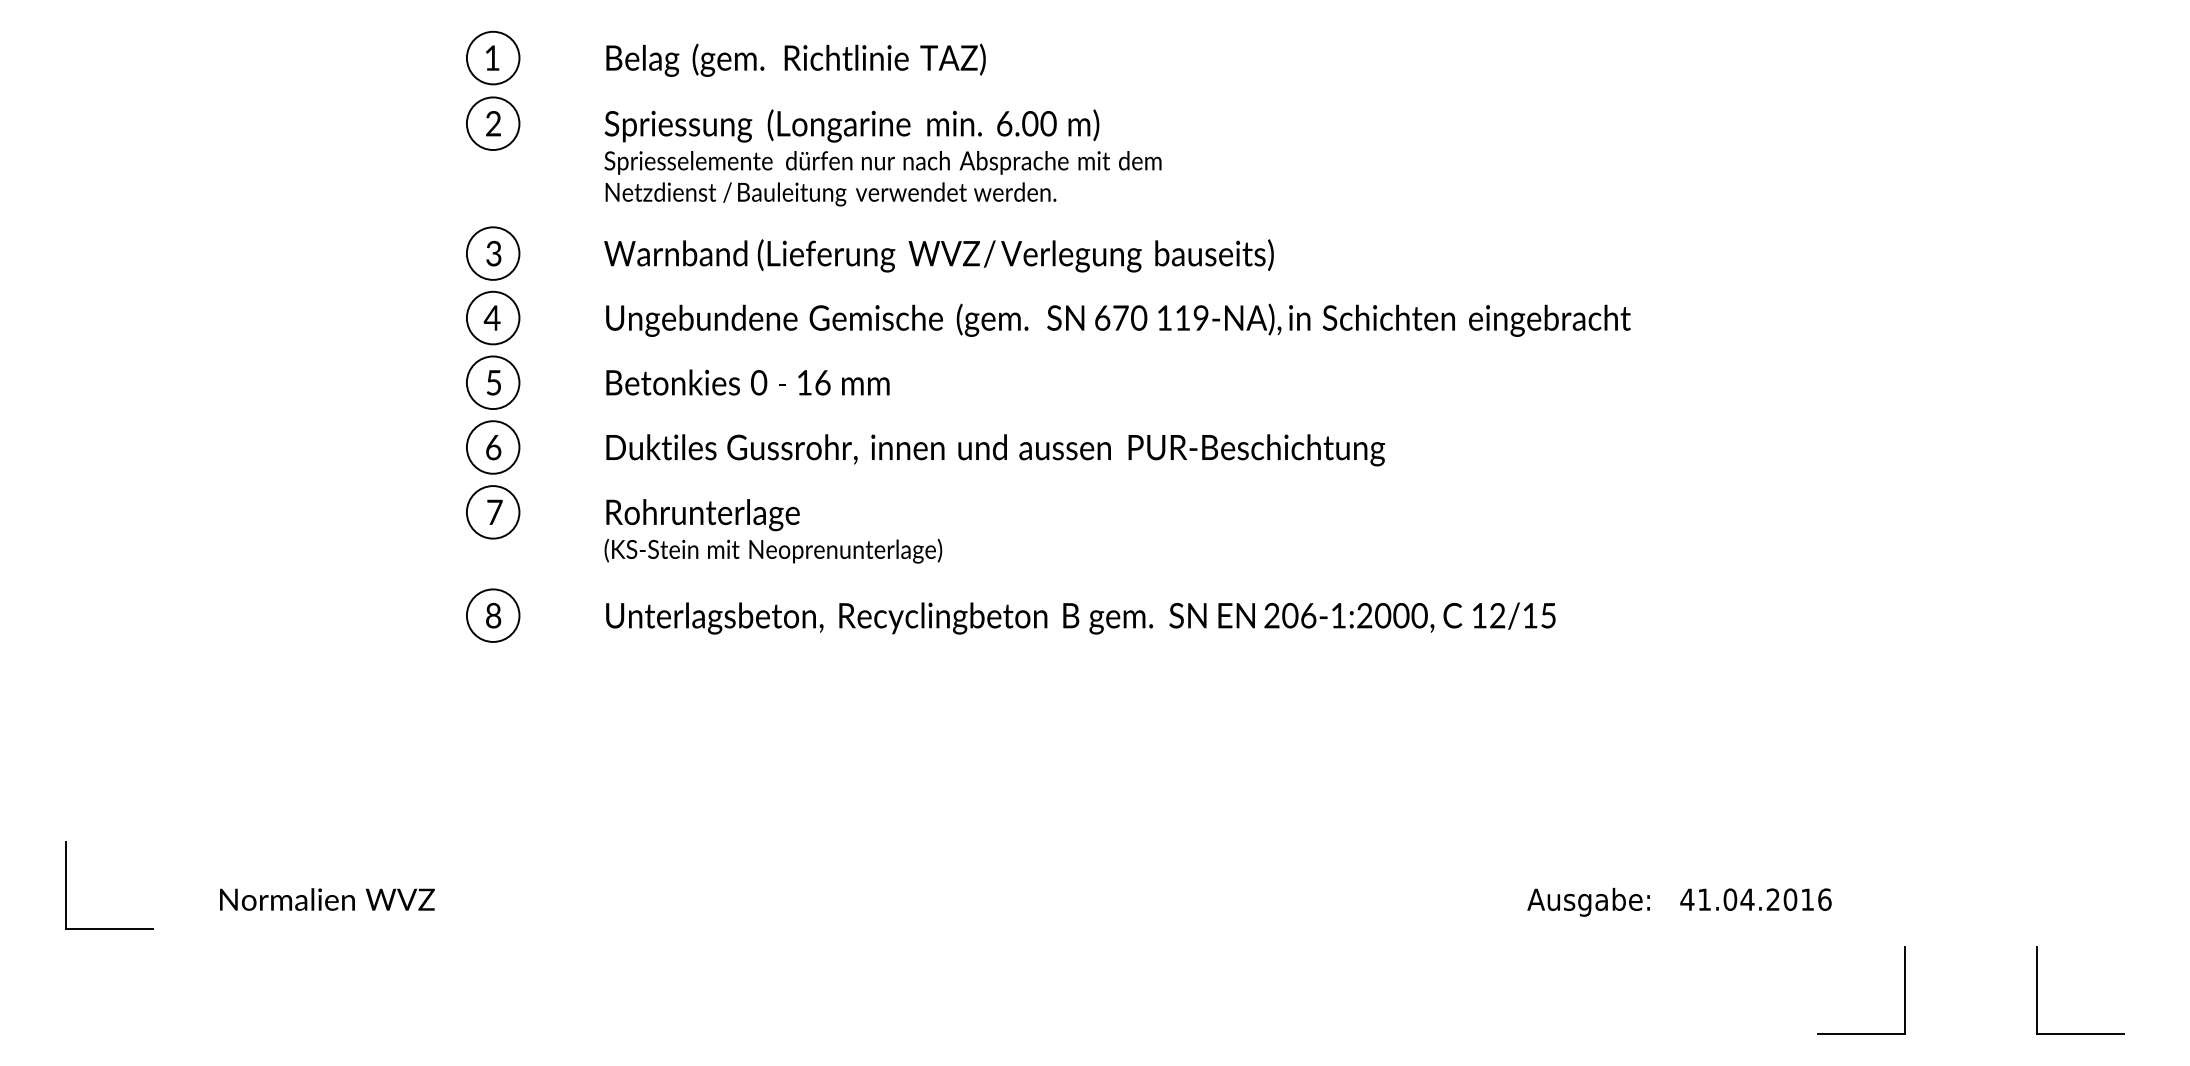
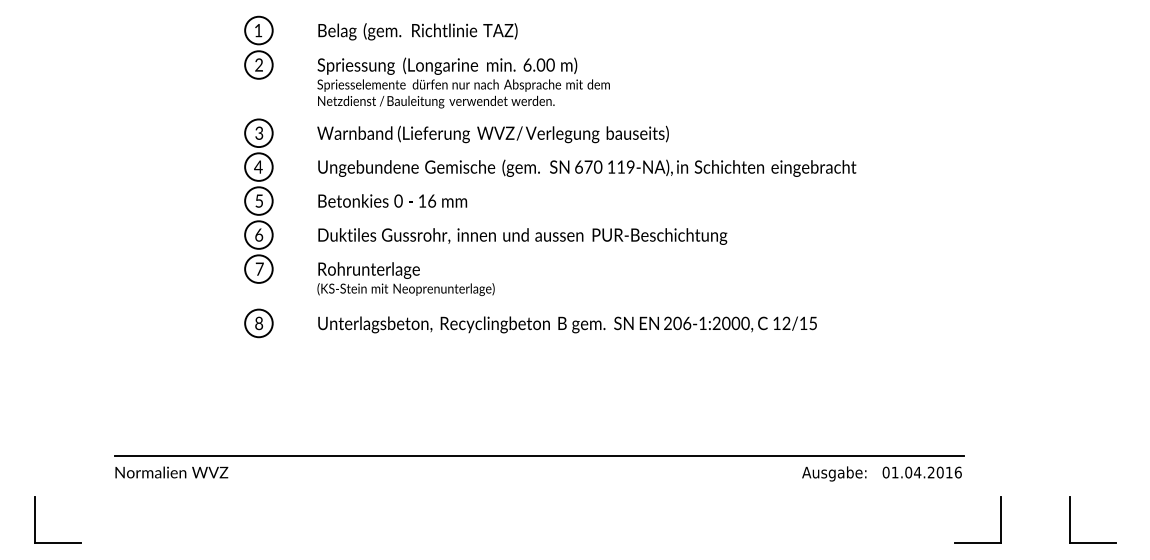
line: (1027, 867) -> (539, 455), added
part: (67, 884) -> (35, 519), moved
text: (1686, 899) -> (885, 472), 41.04.2016 -> 01.04.2016

